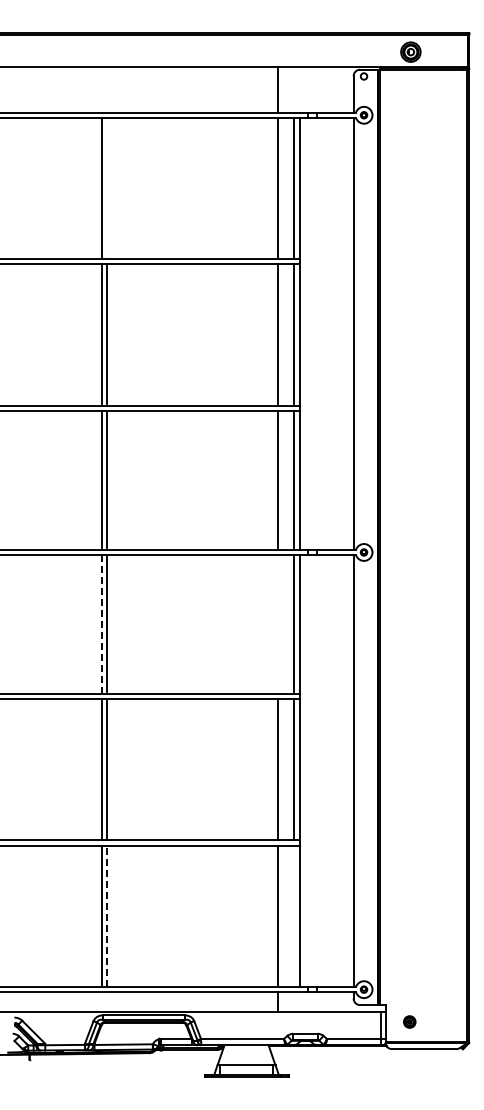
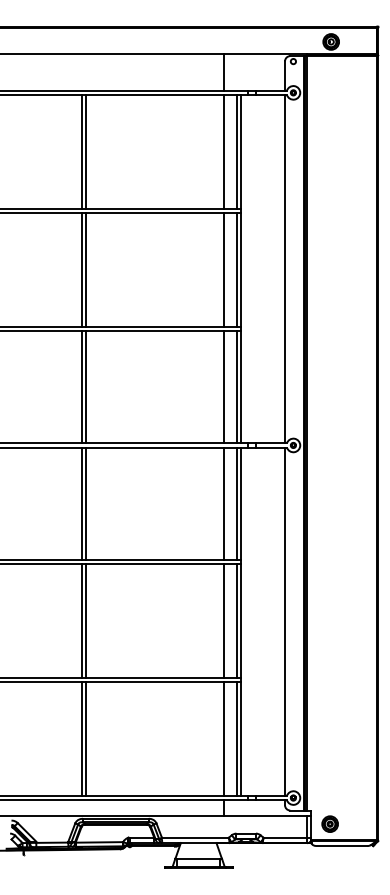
line: (107, 188) -> (86, 151), added
line: (101, 624) -> (81, 503), dashed -> solid
line: (277, 624) -> (223, 503), added
line: (107, 916) -> (86, 739), dashed -> solid
line: (294, 916) -> (237, 739), added
part: (409, 1021) -> (330, 823), size x1.67

